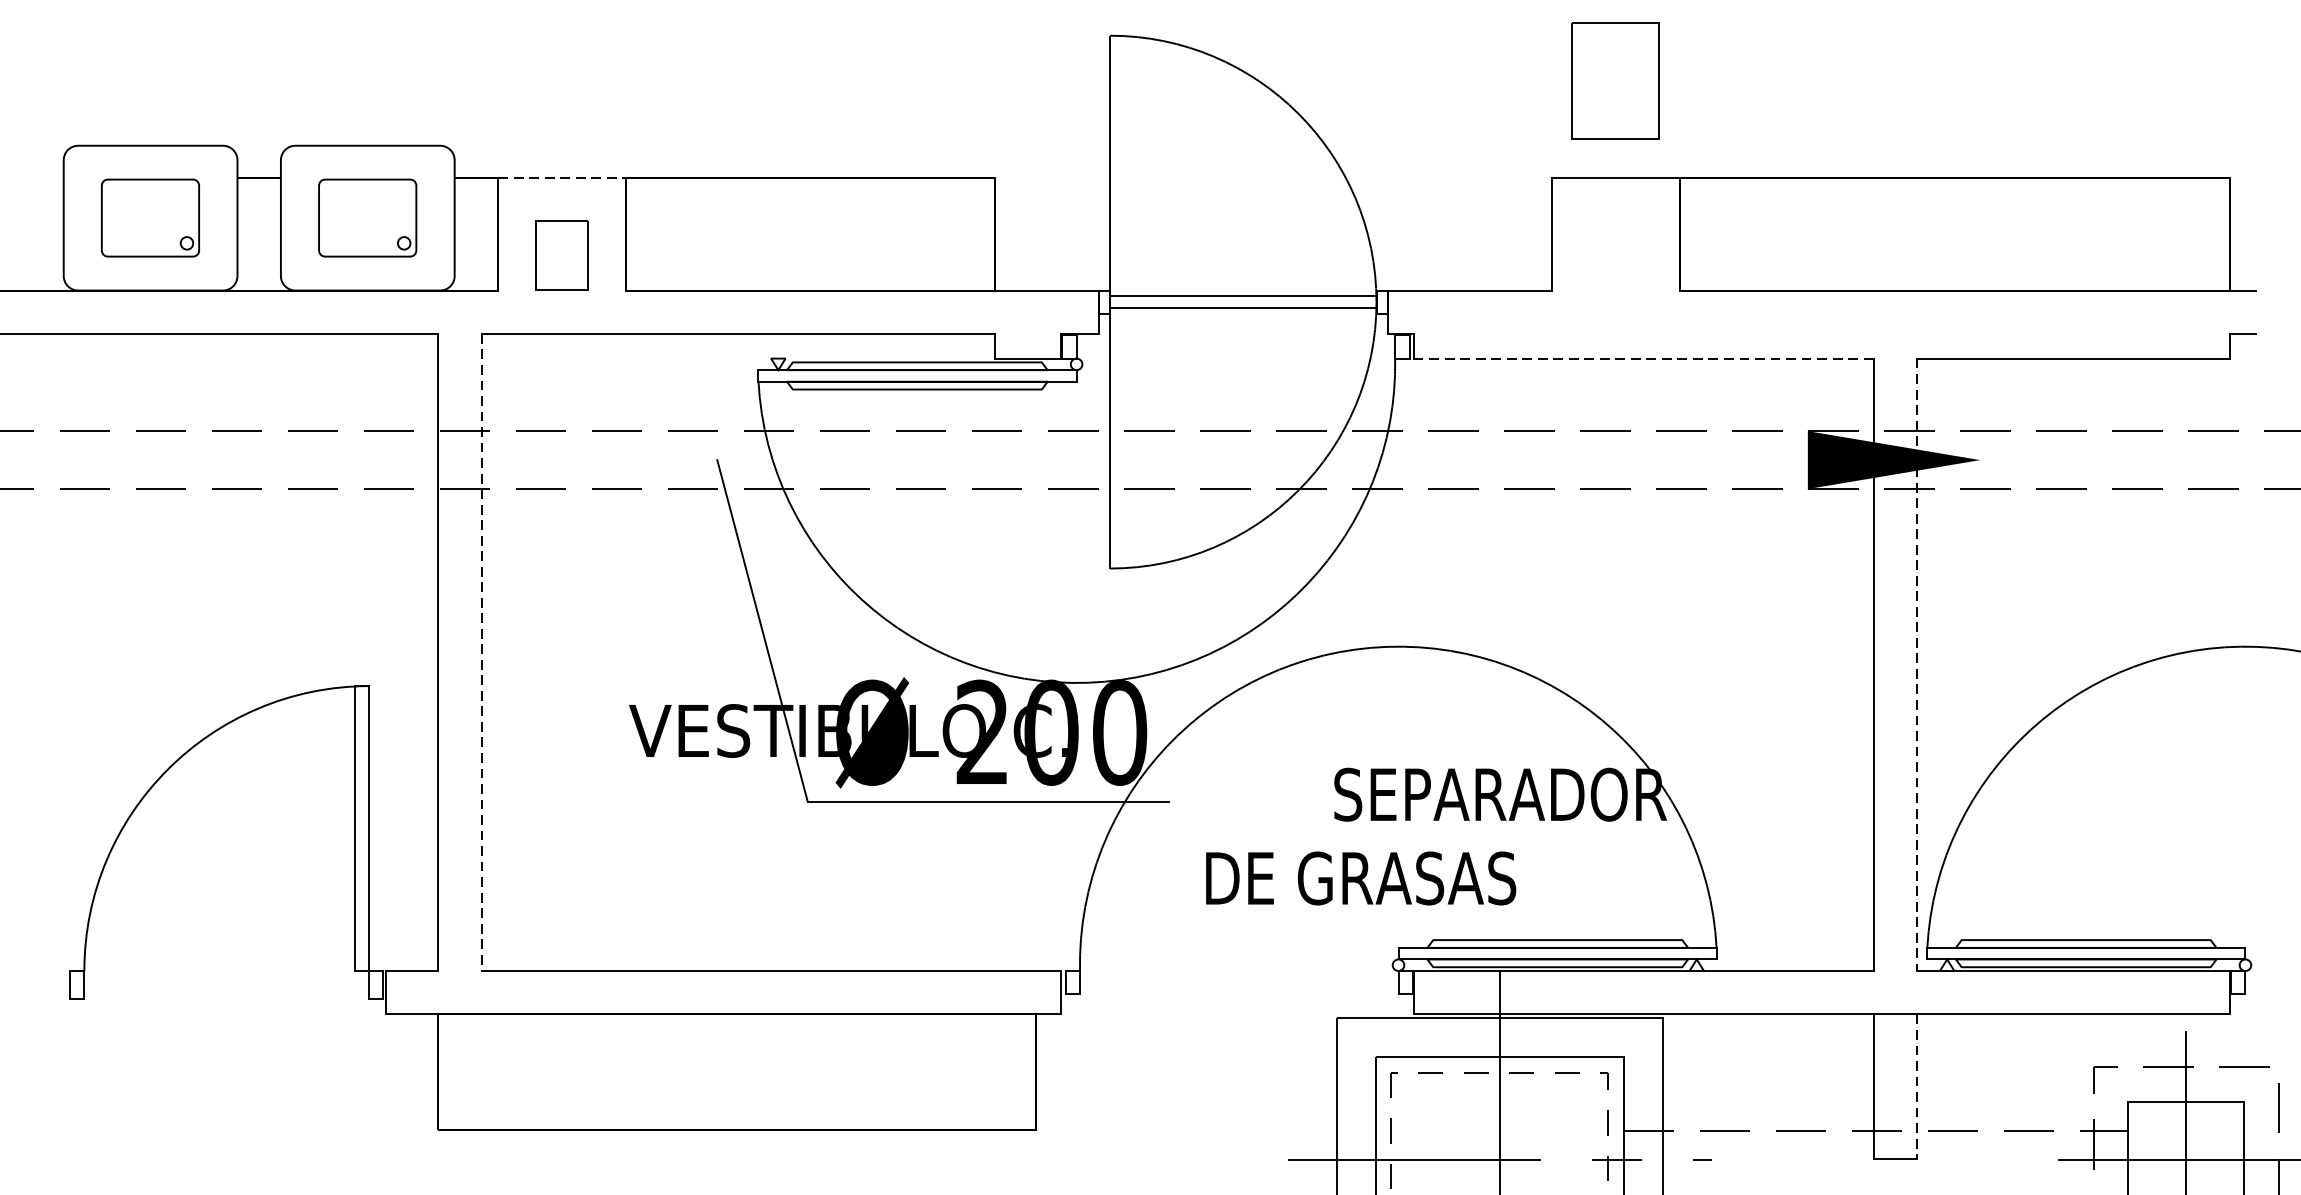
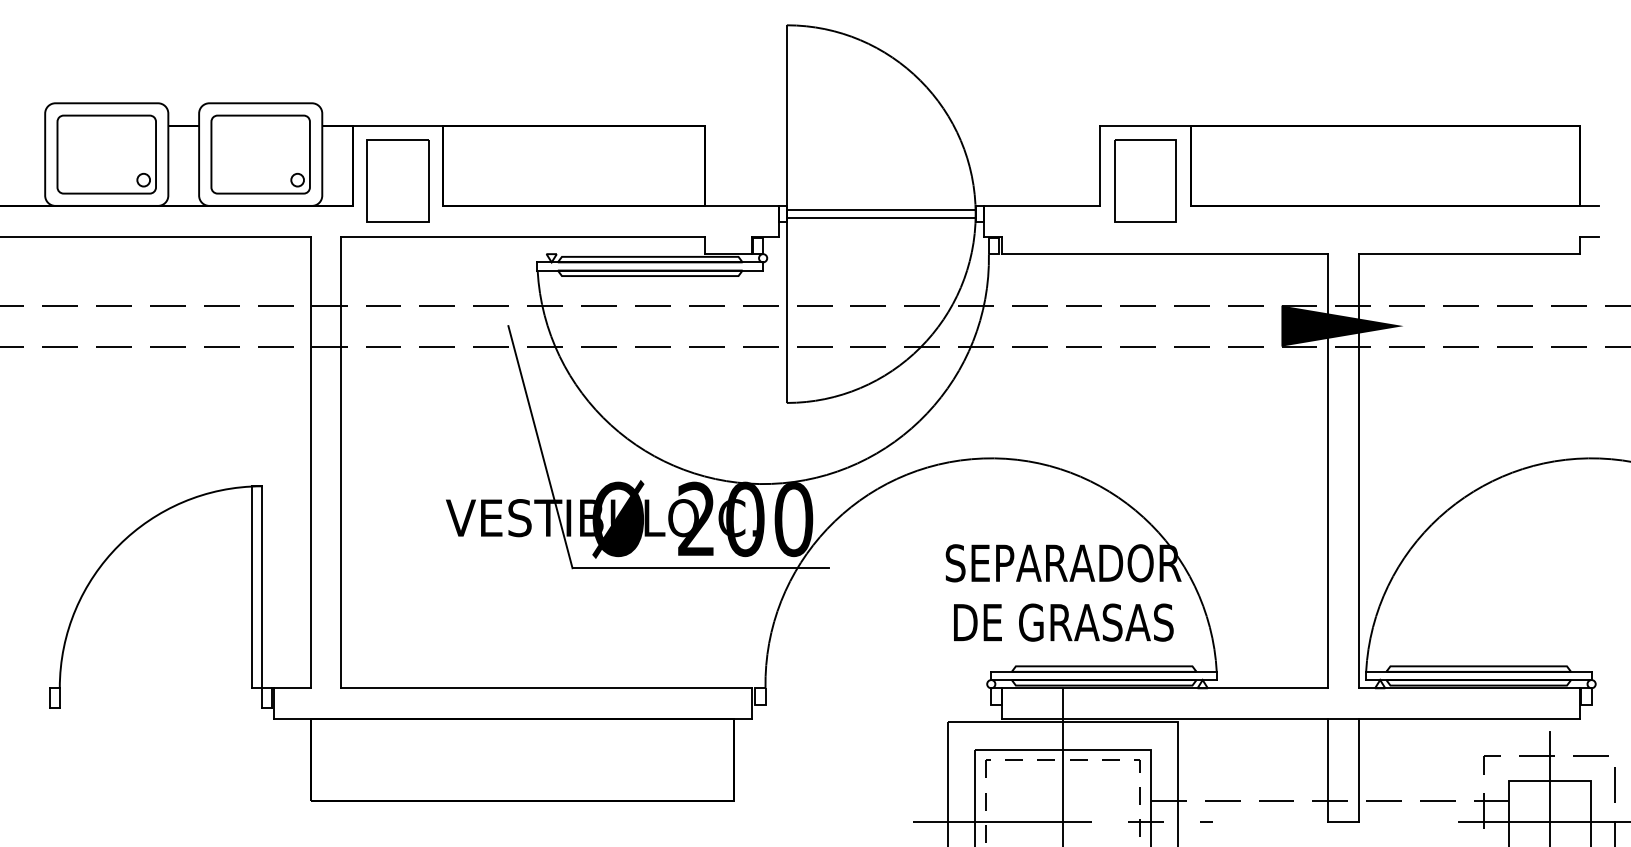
part: (1616, 79) -> (1145, 180), moved
line: (562, 177) -> (398, 125), dashed -> solid
part: (150, 217) -> (106, 154), size x1.43
part: (367, 217) -> (260, 154), size x1.43
part: (560, 254) -> (397, 180), size x1.67
line: (1644, 359) -> (1165, 254), dashed -> solid
line: (481, 652) -> (341, 462), dashed -> solid
line: (1916, 665) -> (1358, 471), dashed -> solid
text: (1360, 878) -> (1063, 622), moved
line: (1916, 1087) -> (1358, 770), dashed -> solid

